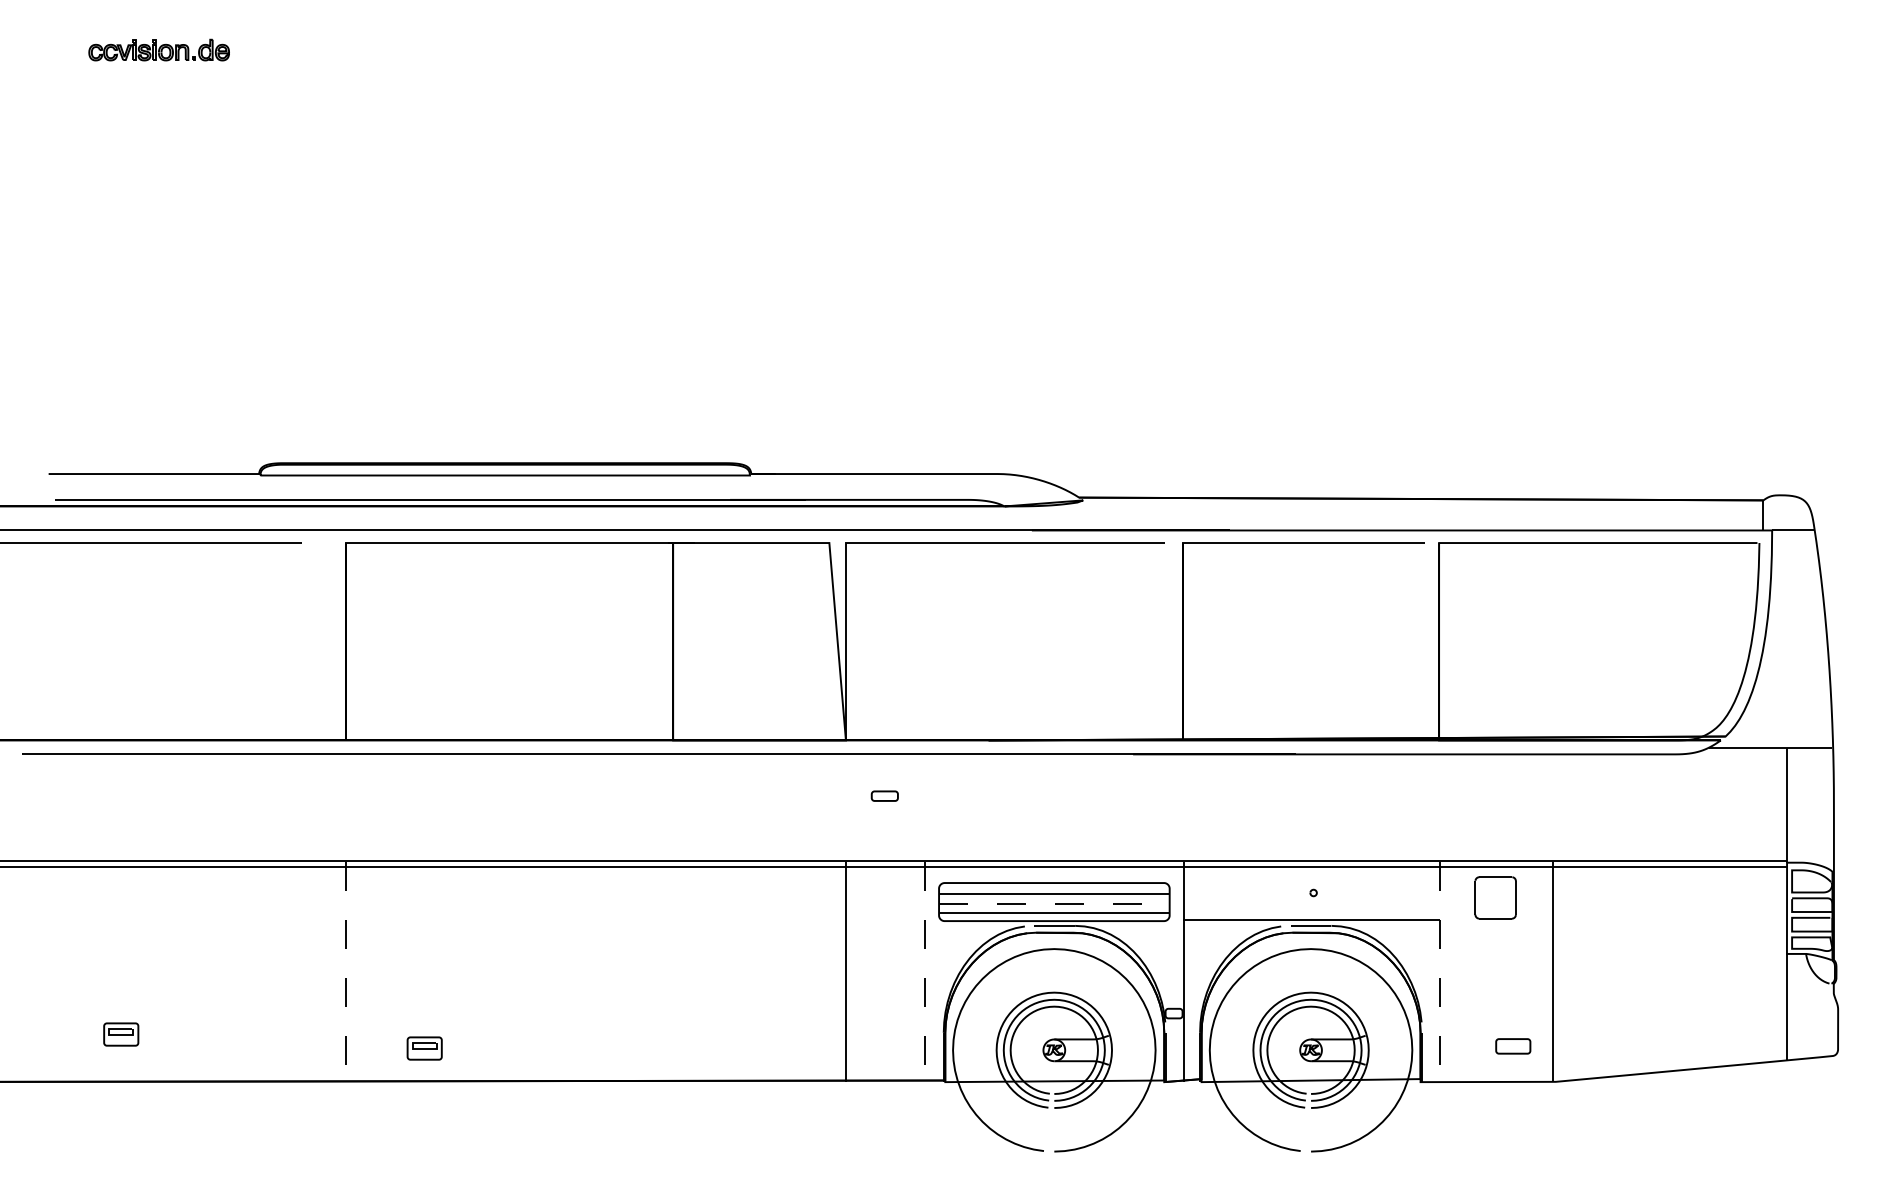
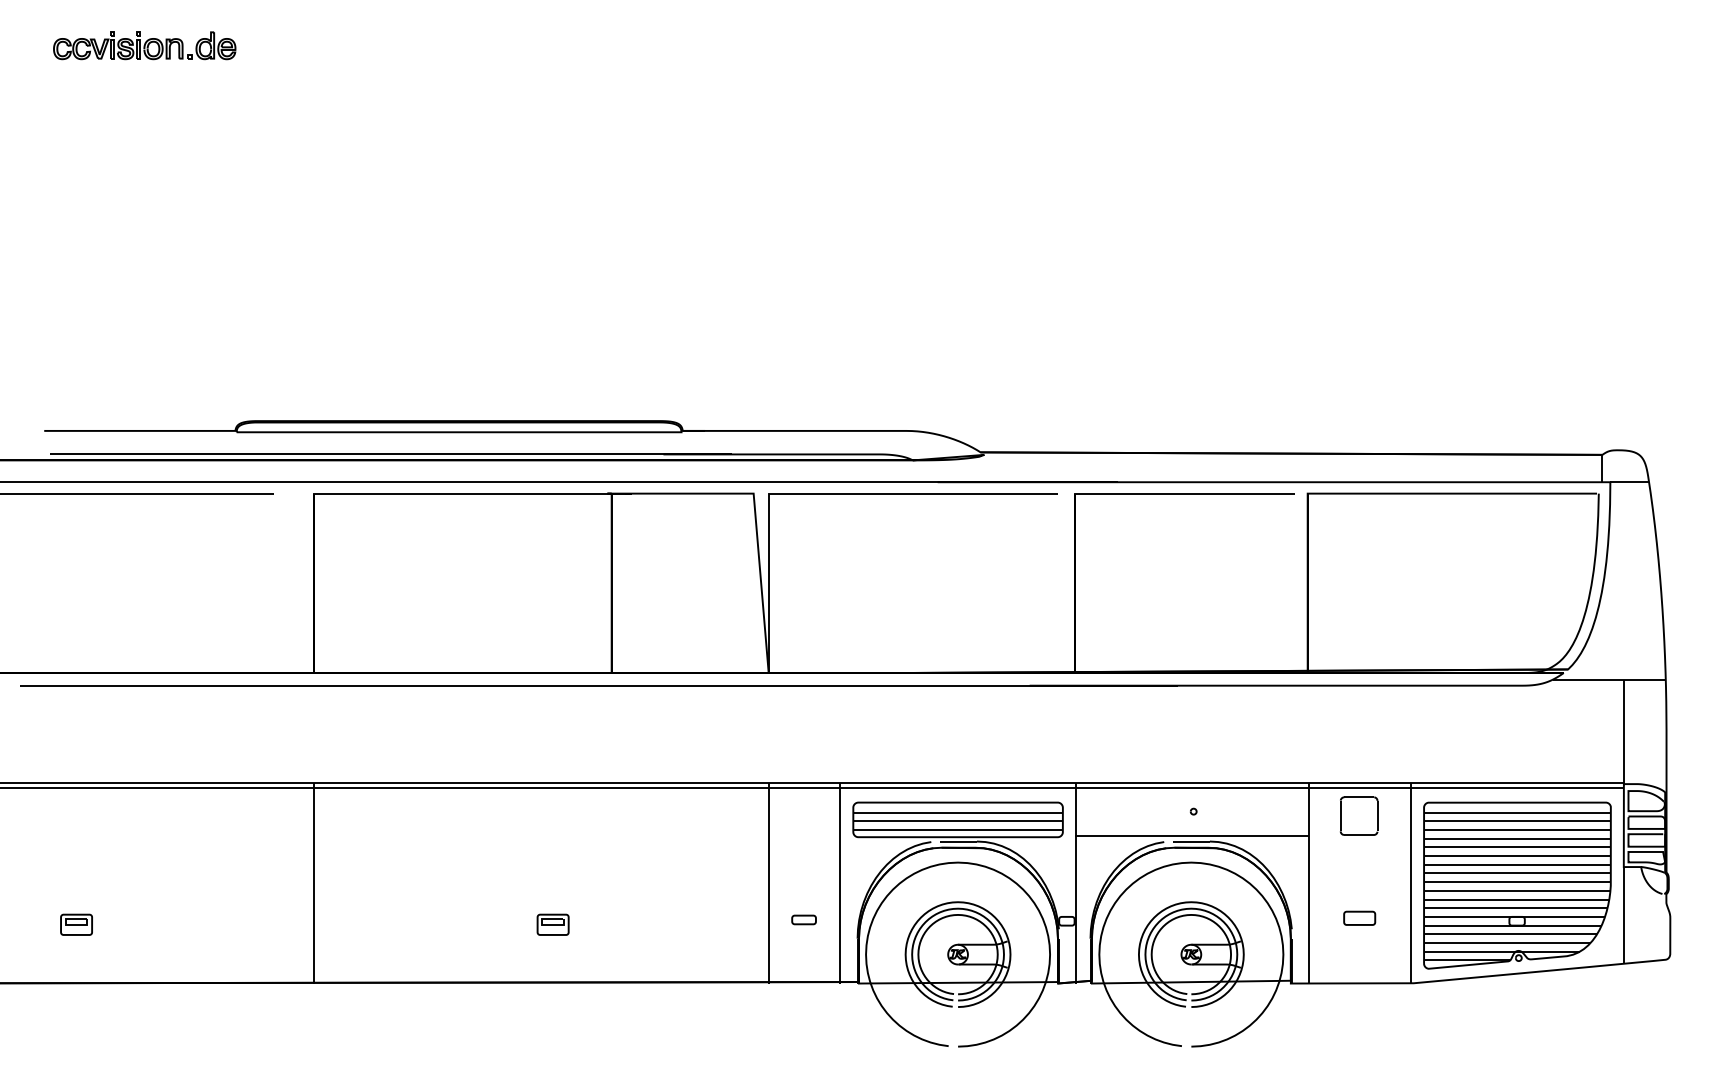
part: (158, 49) -> (144, 45), size x1.43
part: (884, 795) -> (803, 919), moved
line: (1054, 903) -> (958, 821), dashed -> solid
line: (345, 972) -> (313, 883), dashed -> solid
line: (924, 972) -> (840, 883), dashed -> solid
line: (1440, 972) -> (1308, 883), dashed -> solid
part: (1669, 974) -> (1517, 885), added
part: (121, 1034) -> (76, 924), moved
part: (1513, 1046) -> (1359, 918), moved
part: (424, 1048) -> (552, 924), moved

